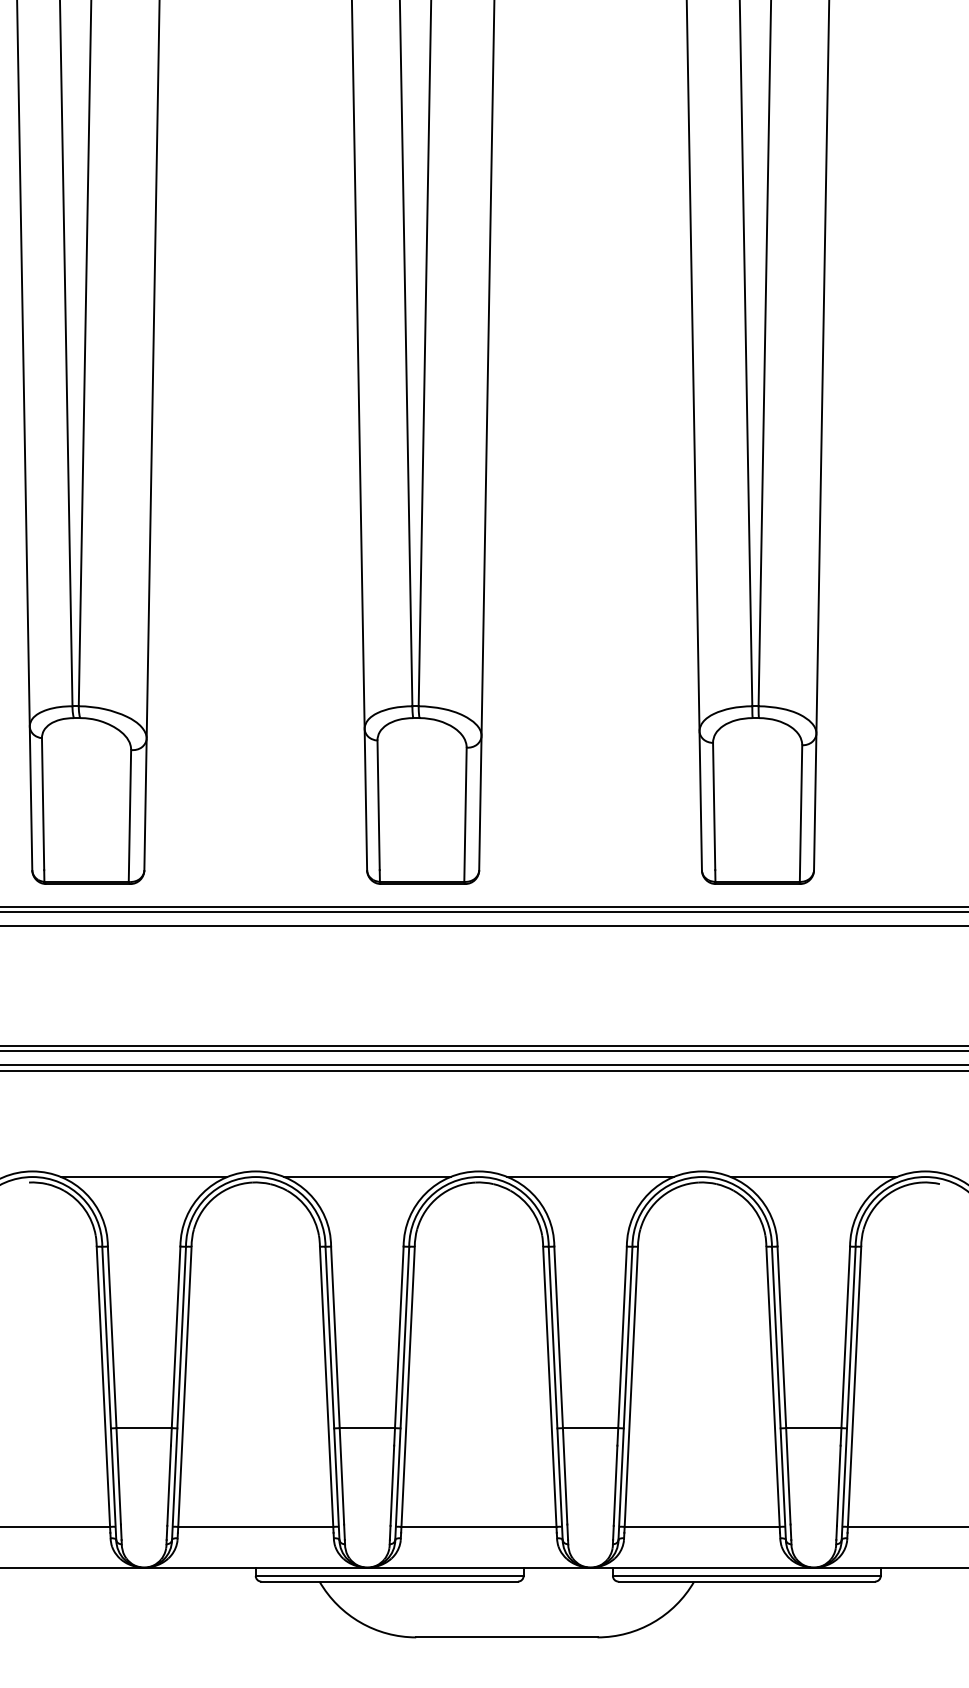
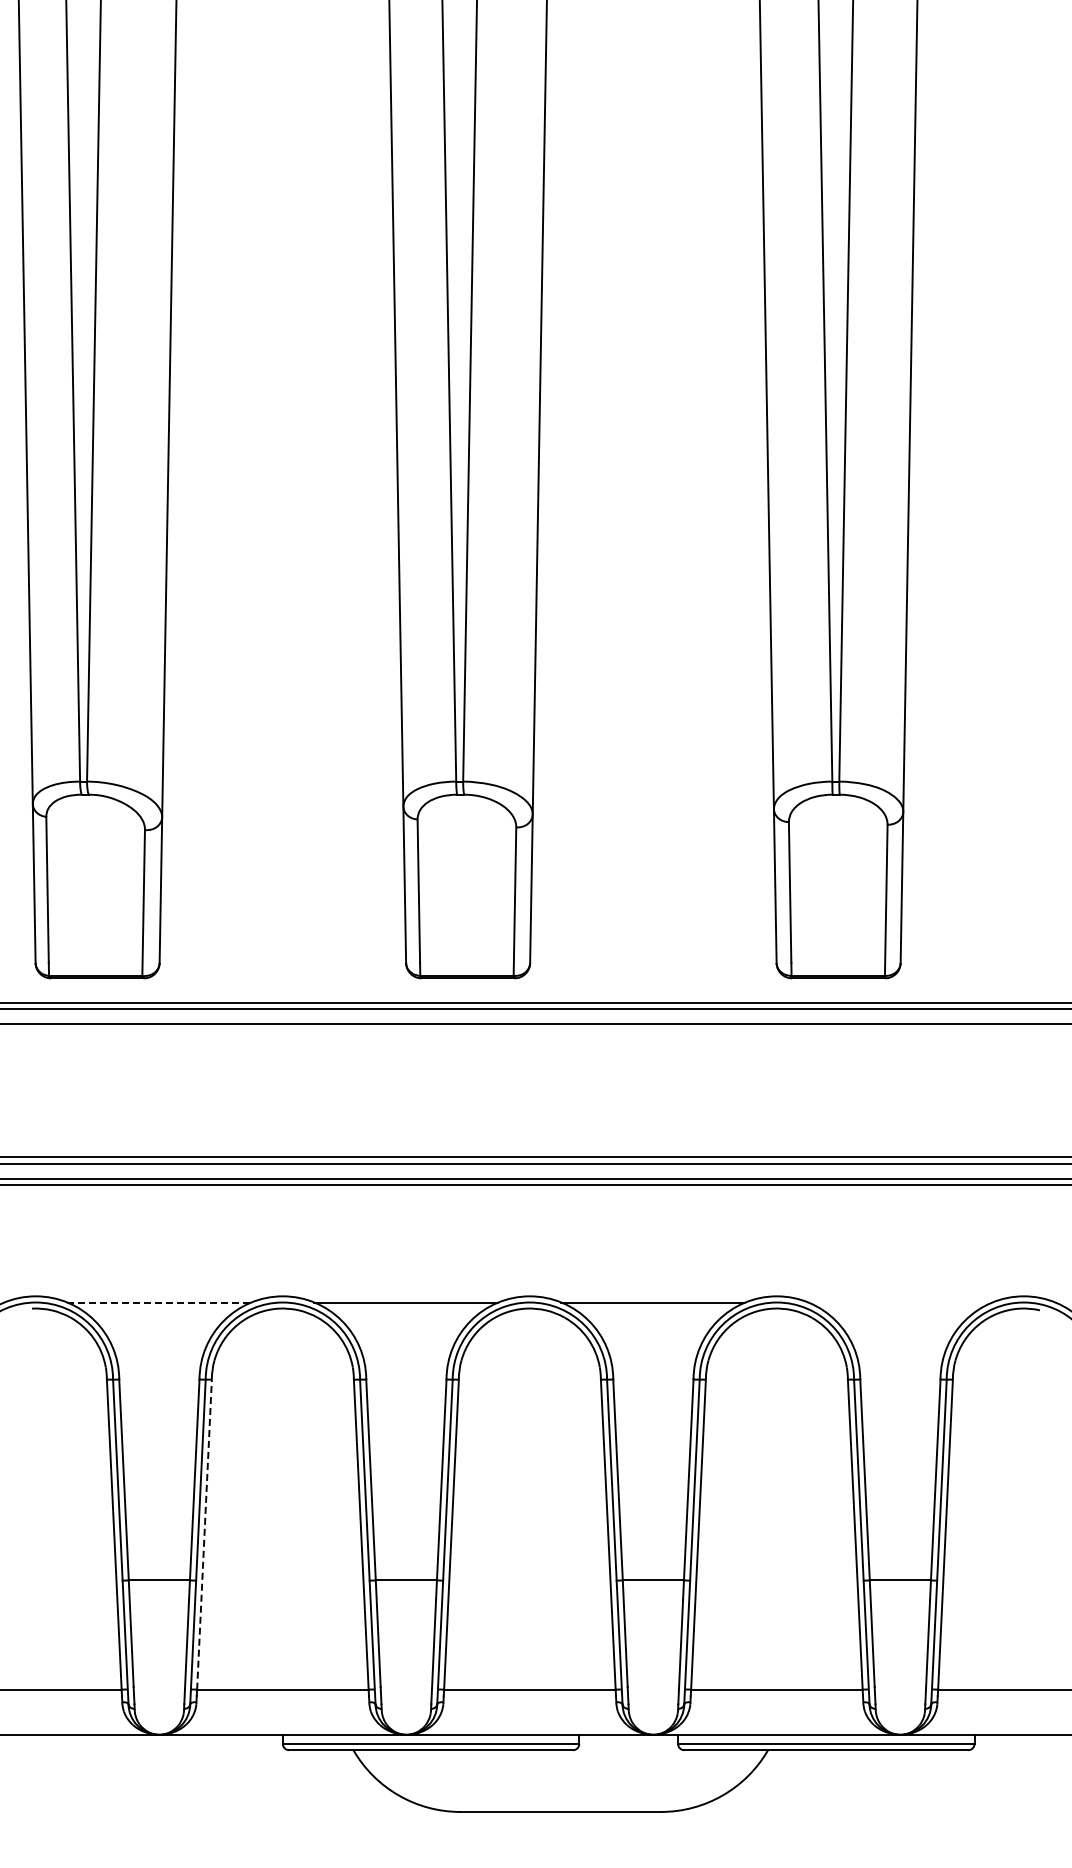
line: (144, 1177) -> (159, 1302), solid -> dashed
line: (813, 1177) -> (900, 1302), removed
line: (184, 1386) -> (204, 1534), solid -> dashed

